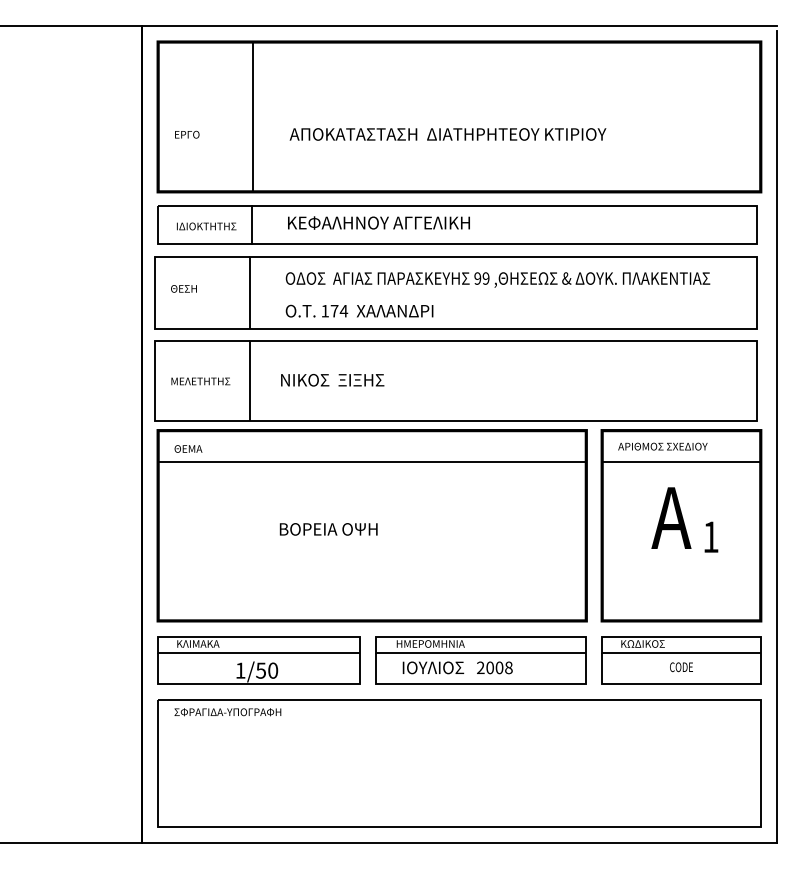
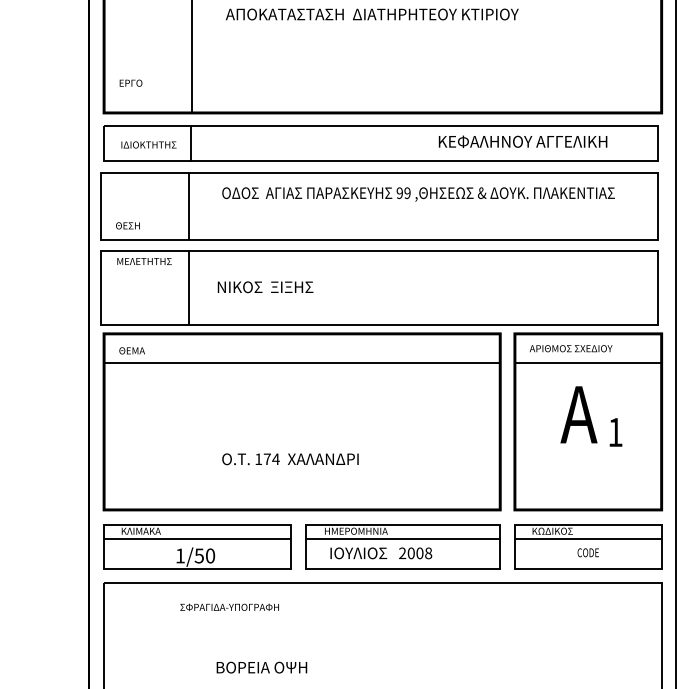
text: (187, 134) -> (131, 83), moved
text: (447, 134) -> (371, 14), moved
text: (378, 222) -> (522, 141), moved
text: (183, 288) -> (127, 225), moved
text: (359, 310) -> (290, 458), moved
text: (200, 381) -> (144, 261), moved
text: (328, 529) -> (261, 667), moved
text: (227, 712) -> (229, 607), moved

